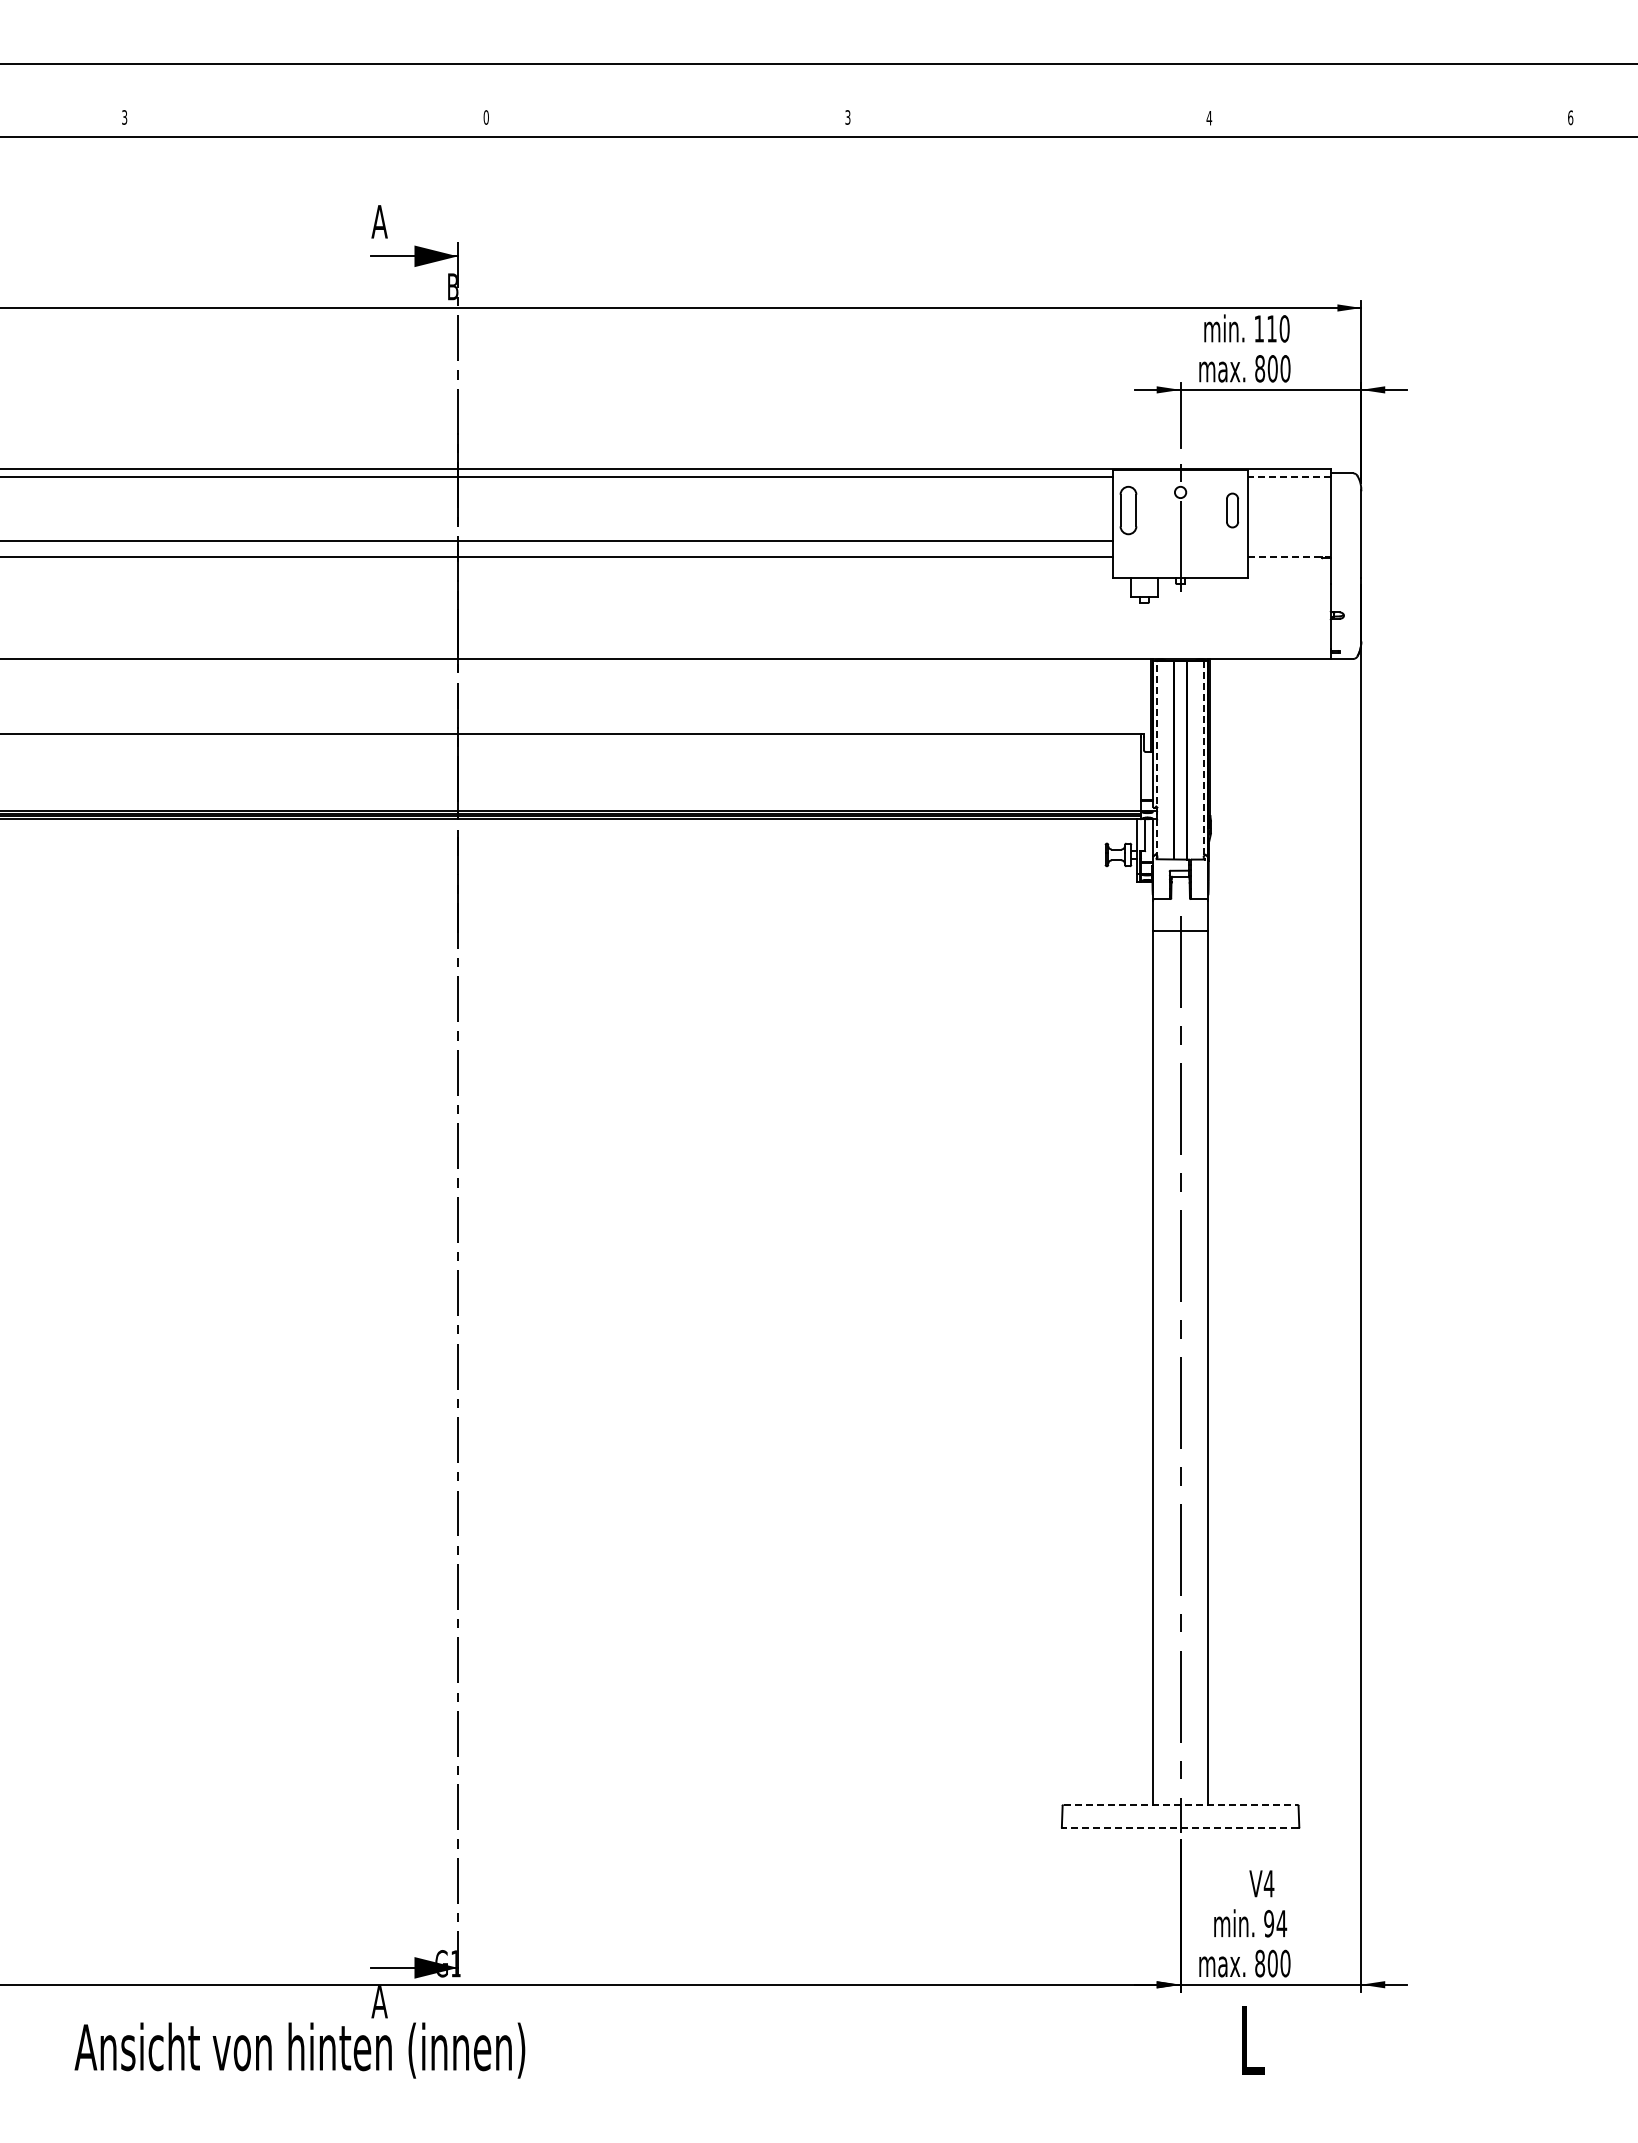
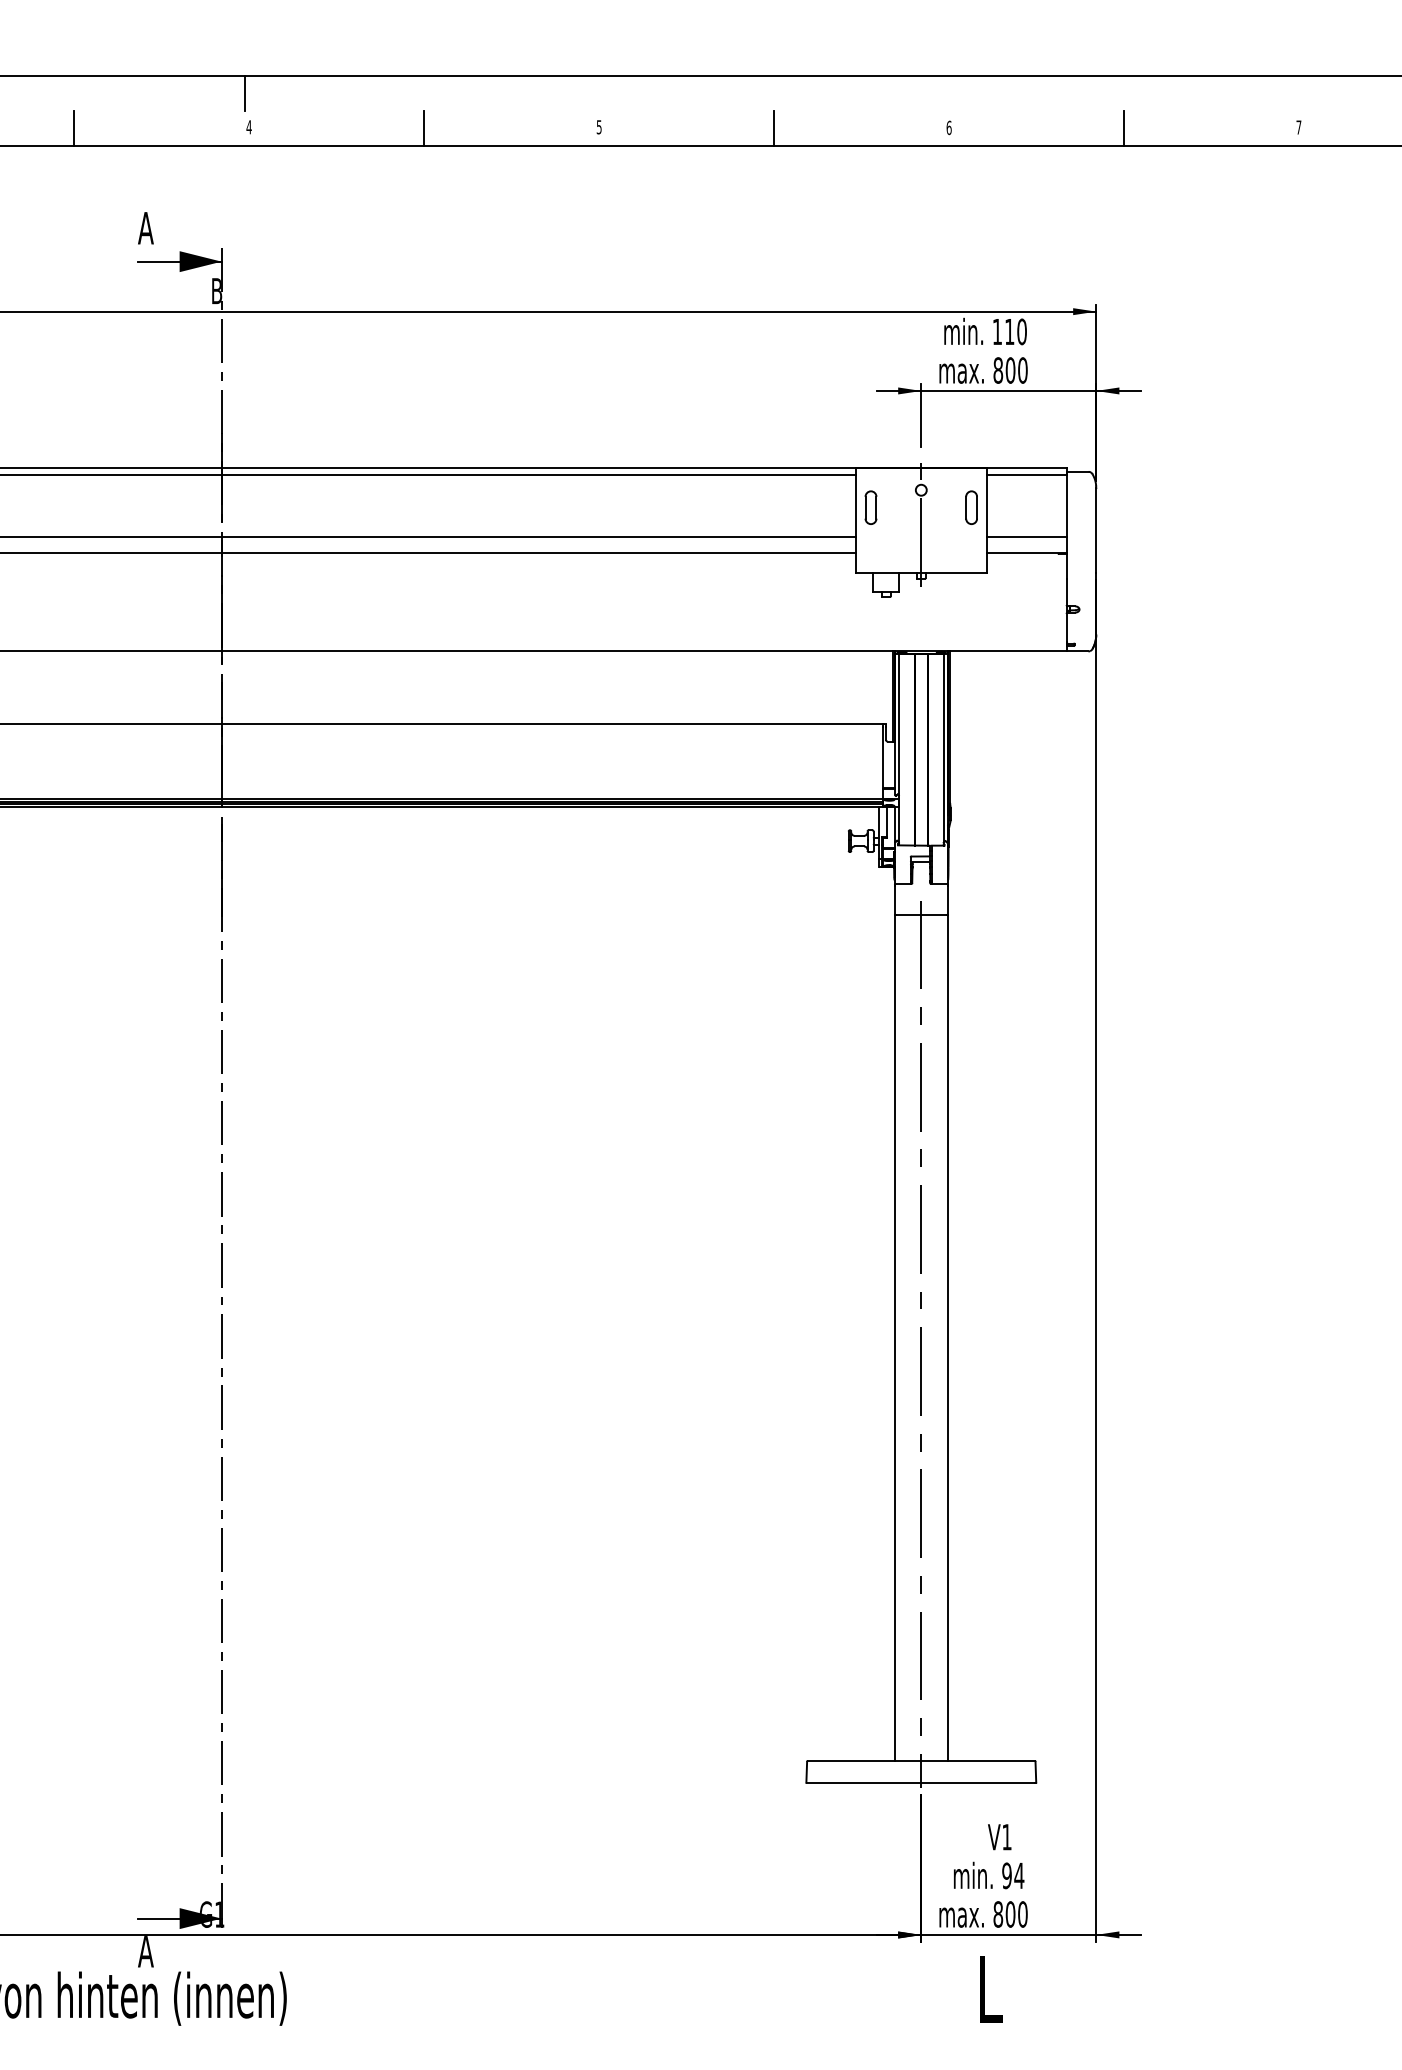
line: (482, 82) -> (245, 93), added
text: (847, 116) -> (598, 126), 3 -> 5
text: (486, 117) -> (249, 127), 0 -> 4
text: (1209, 117) -> (949, 127), 4 -> 6
text: (1570, 117) -> (1298, 127), 6 -> 7
line: (305, 118) -> (74, 128), added
line: (666, 118) -> (423, 128), added
line: (1028, 118) -> (774, 128), added
line: (1389, 118) -> (1123, 128), added
line: (1288, 477) -> (1025, 475), dashed -> solid
part: (1128, 510) -> (870, 507), size x0.71
line: (1289, 541) -> (1026, 537), added
line: (1289, 556) -> (1026, 552), dashed -> solid
line: (1157, 759) -> (898, 748), dashed -> solid
line: (1203, 760) -> (943, 749), dashed -> solid
line: (1181, 1805) -> (922, 1761), dashed -> solid
line: (1180, 1827) -> (921, 1782), dashed -> solid
text: (1268, 1883) -> (1006, 1836), V4 -> V1

